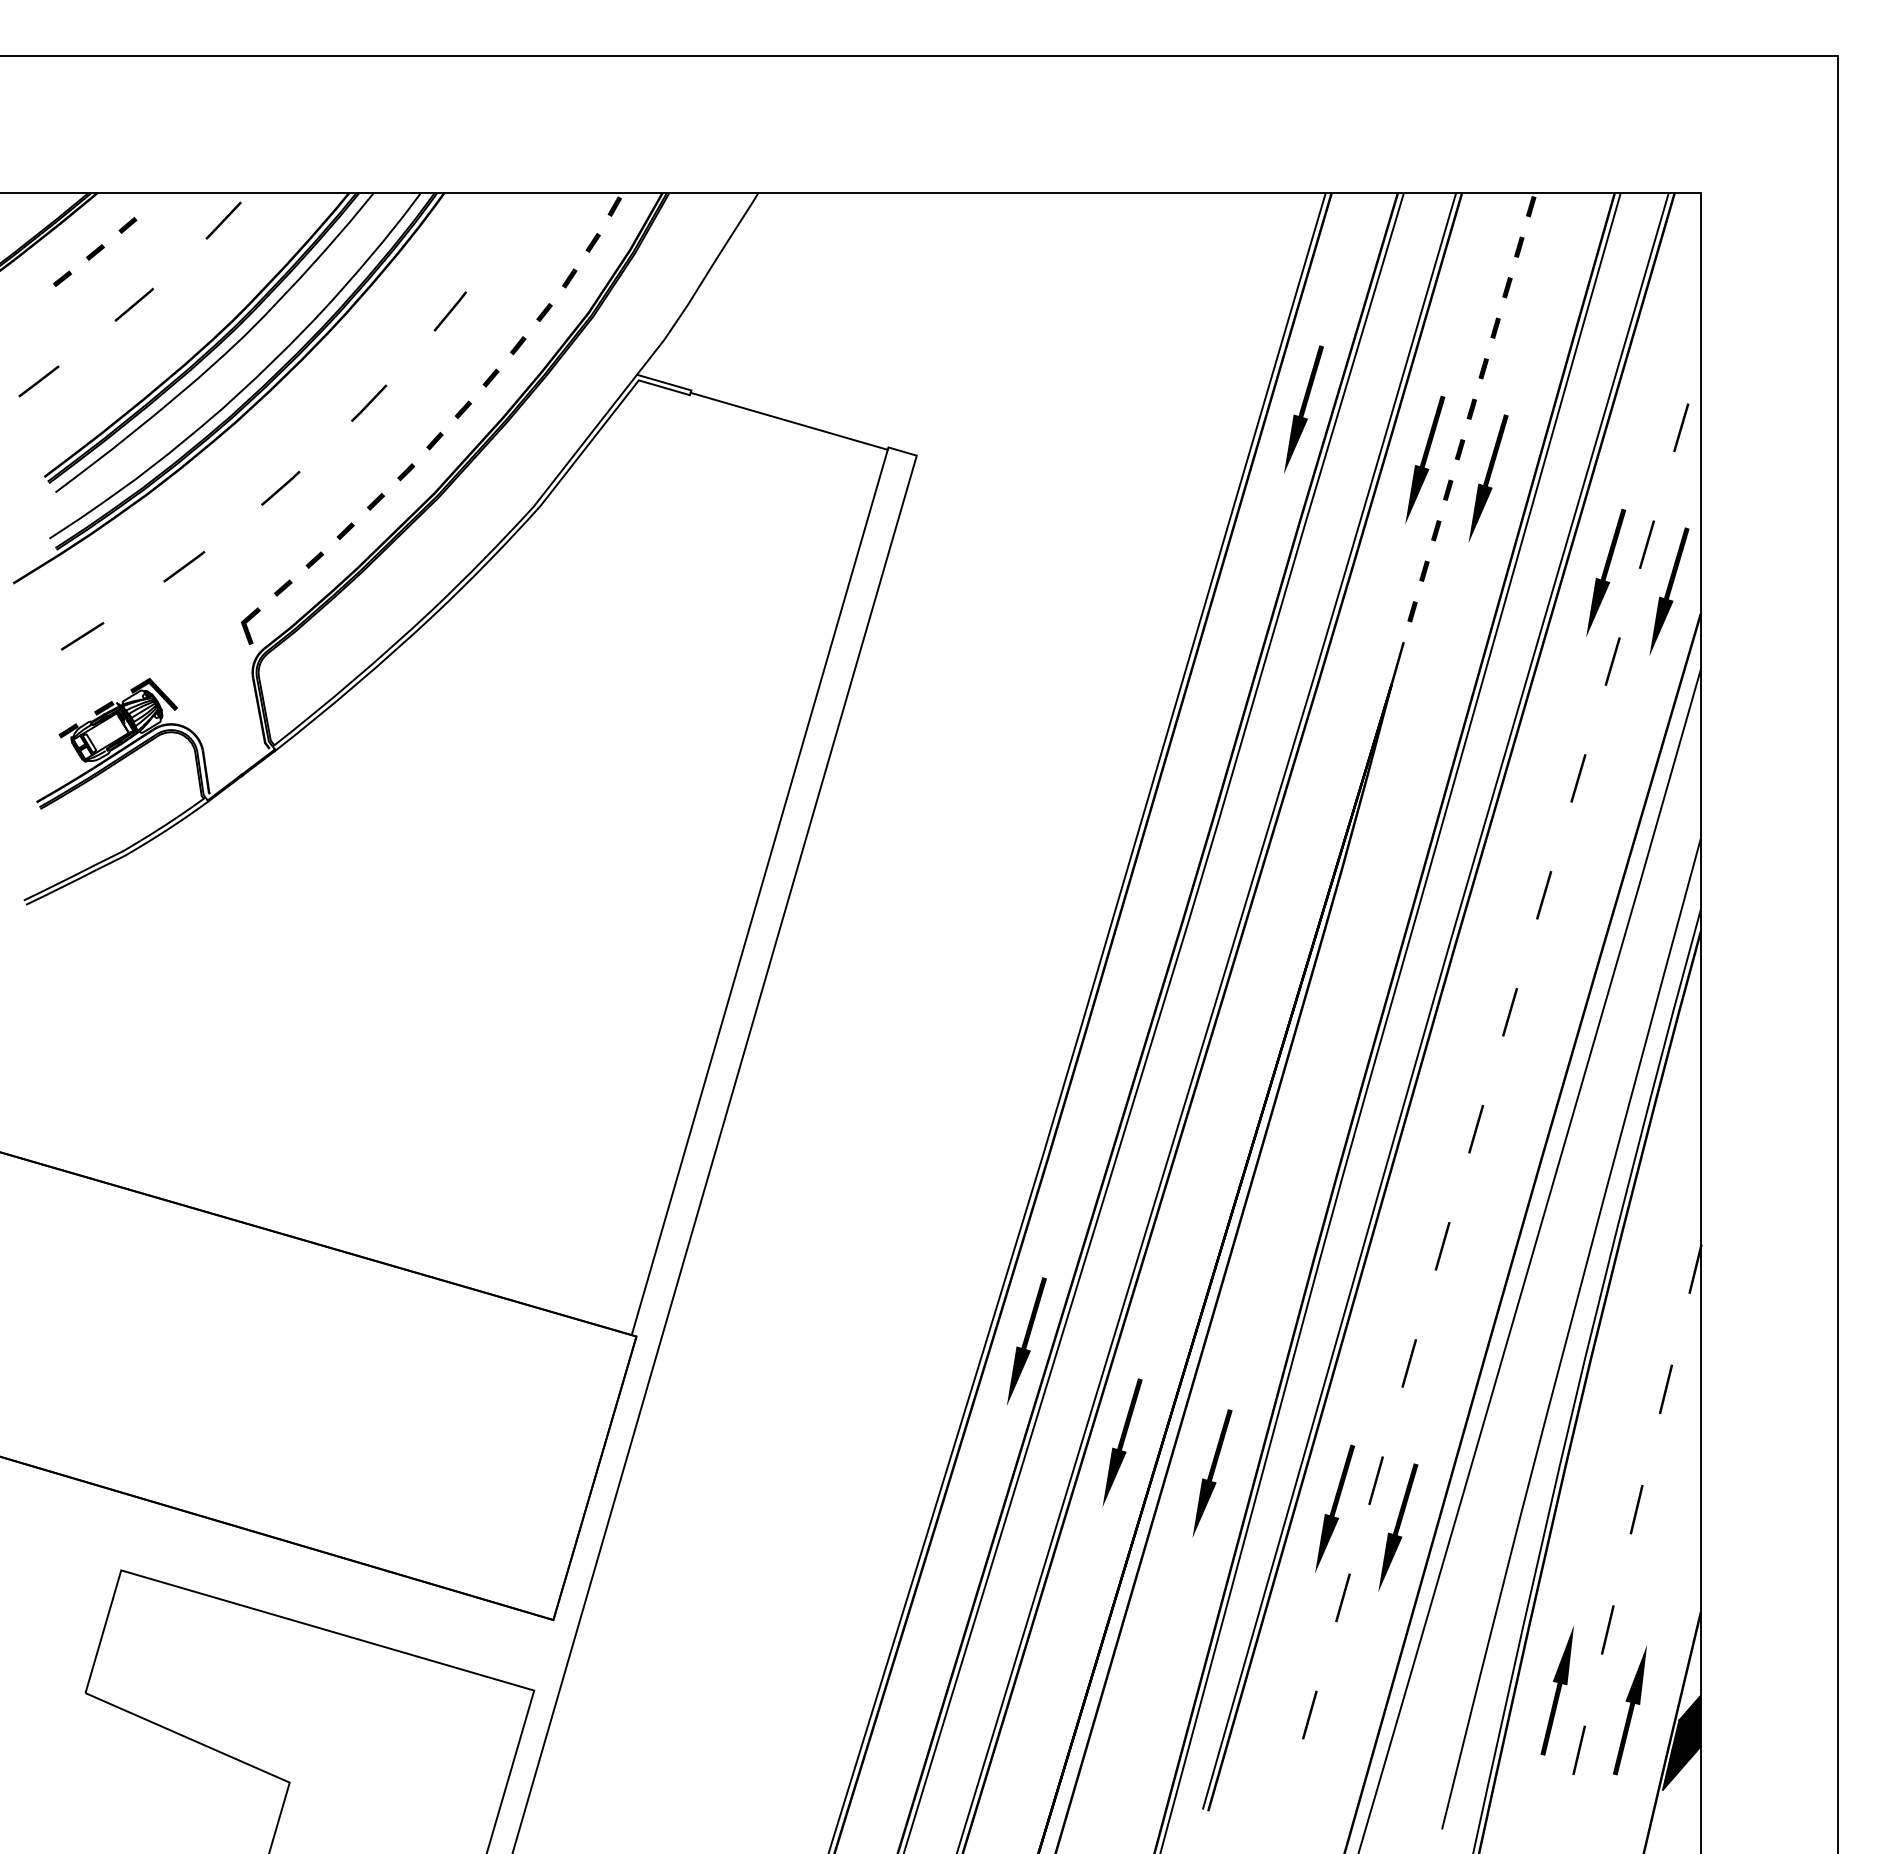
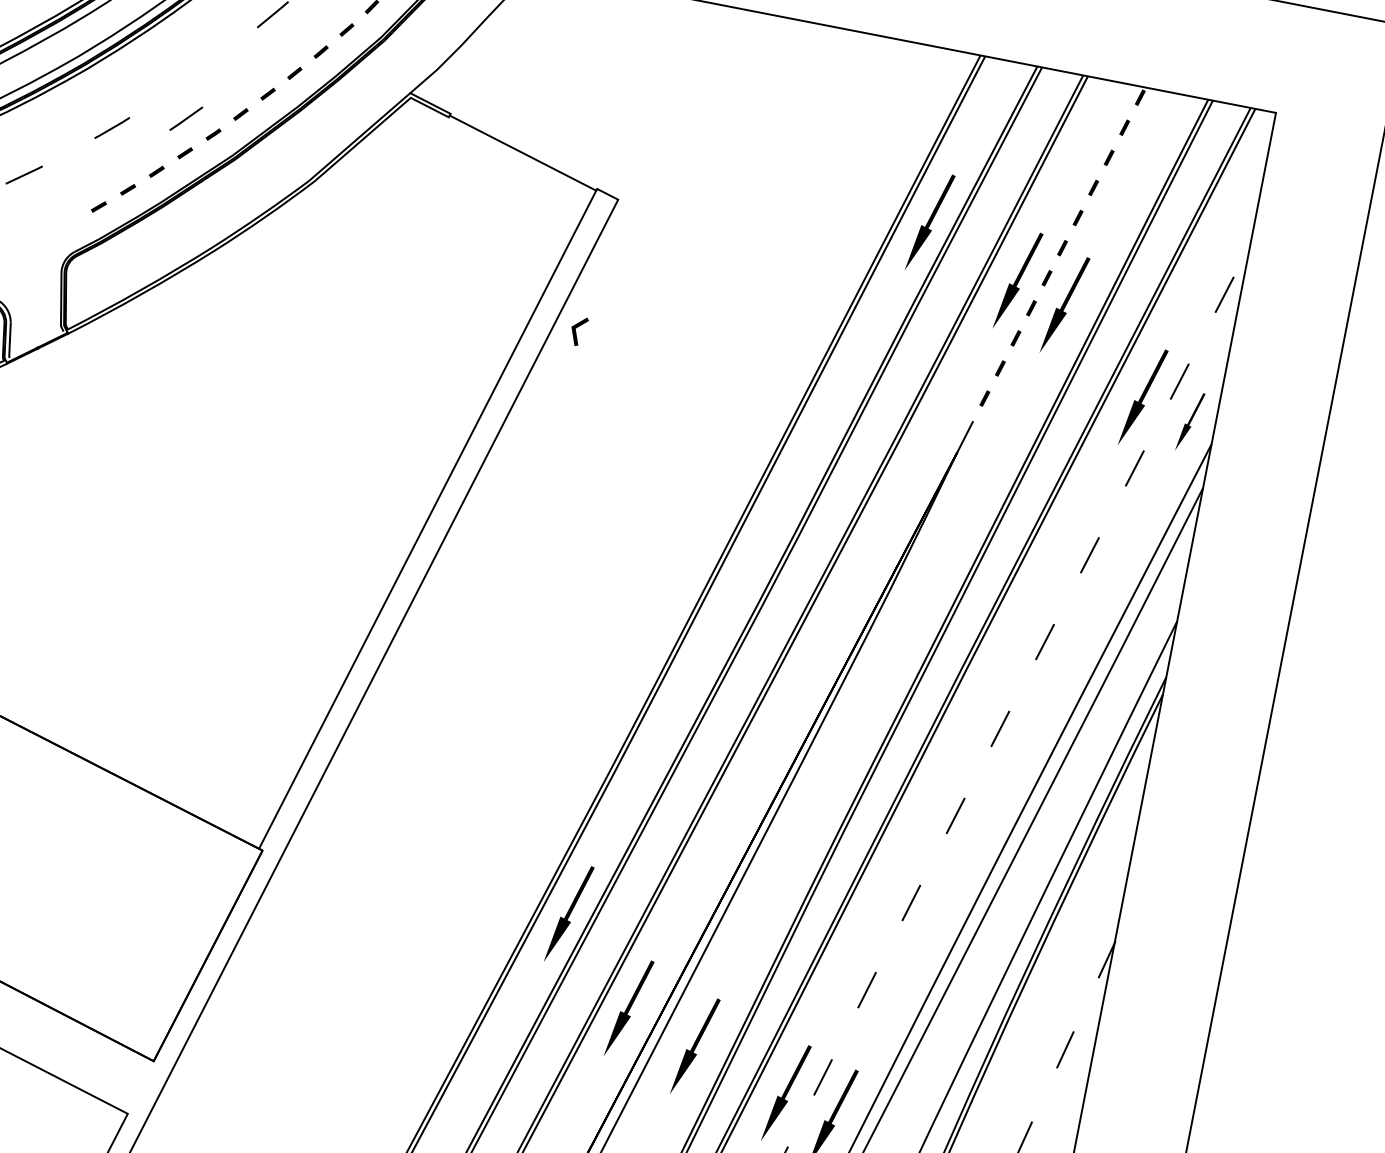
line: (369, 402) -> (186, 118), moved
part: (1669, 591) -> (1190, 421), size x0.6
line: (248, 628) -> (576, 332), moved

